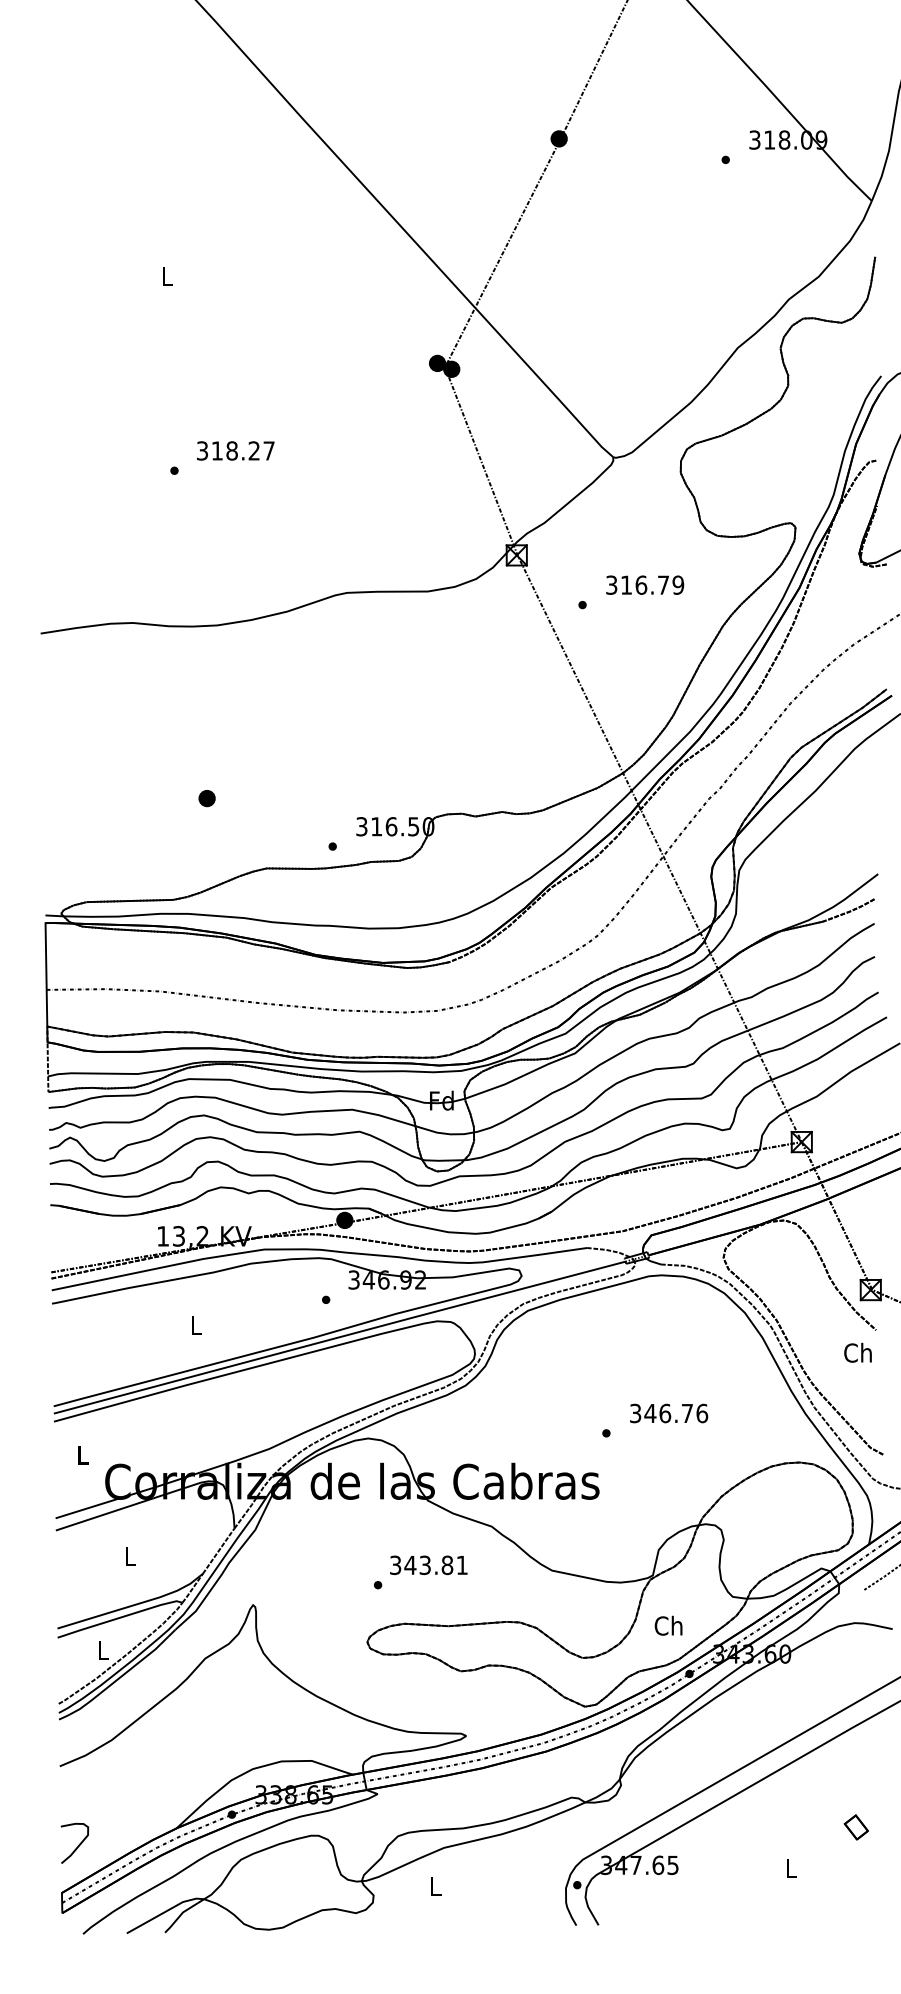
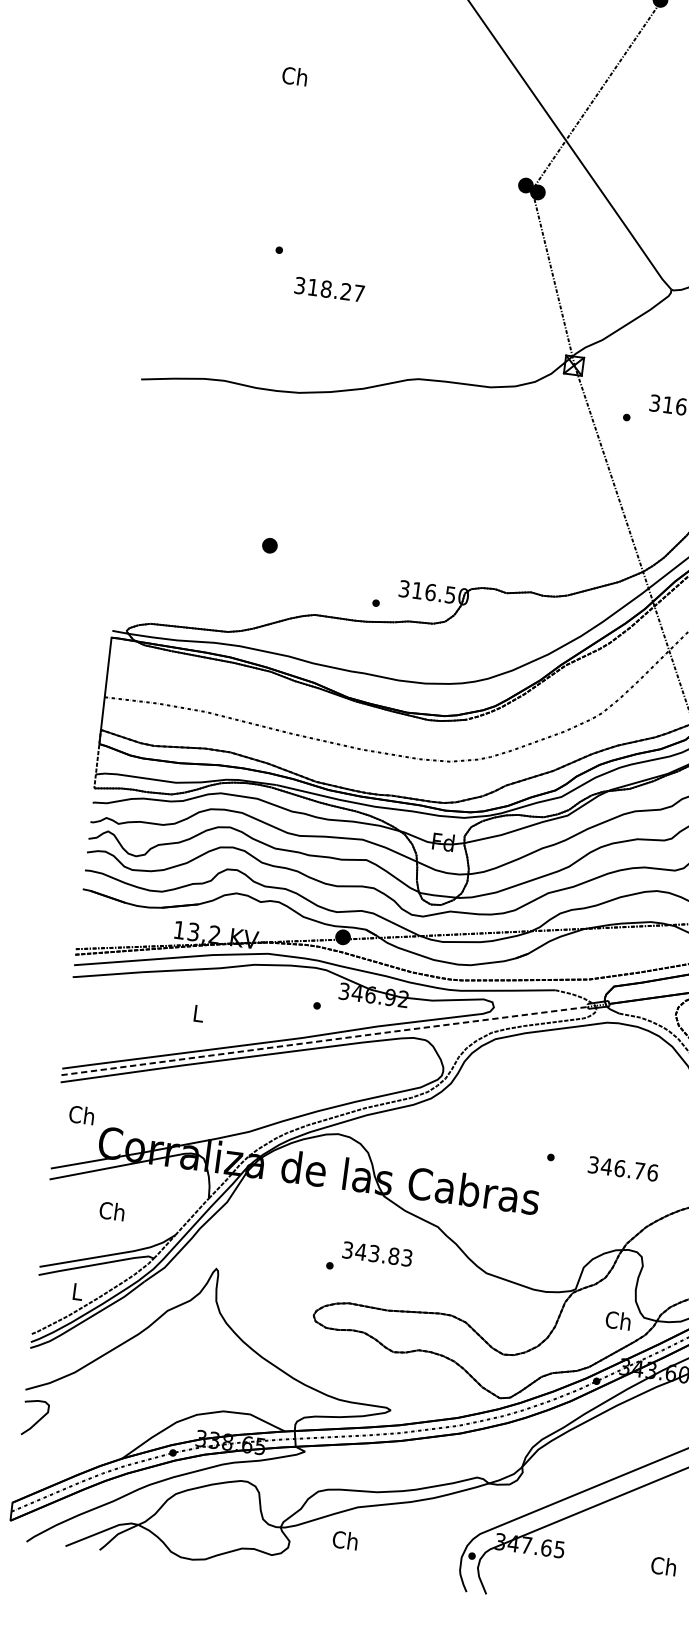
text: (166, 276) -> (294, 76), L -> Ch
text: (235, 450) -> (329, 289), moved
line: (341, 1336) -> (326, 1040), solid -> dashed
text: (669, 1413) -> (623, 1168), moved
text: (81, 1454) -> (81, 1114), L -> Ch
text: (129, 1556) -> (112, 1211), L -> Ch
text: (461, 1565) -> (406, 1258), 343.81 -> 343.83
text: (668, 1625) -> (618, 1320), moved
curve: (78, 1844) -> (38, 1419), moved
text: (790, 1868) -> (663, 1566), L -> Ch
text: (434, 1886) -> (344, 1540), L -> Ch

